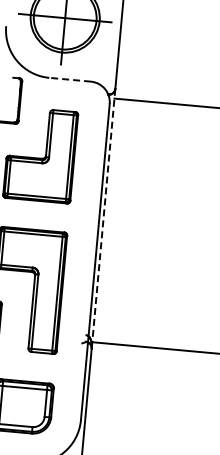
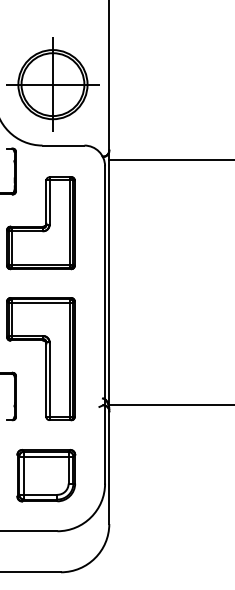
line: (70, 79) -> (63, 145), dashed -> solid
line: (103, 219) -> (109, 281), dashed -> solid

